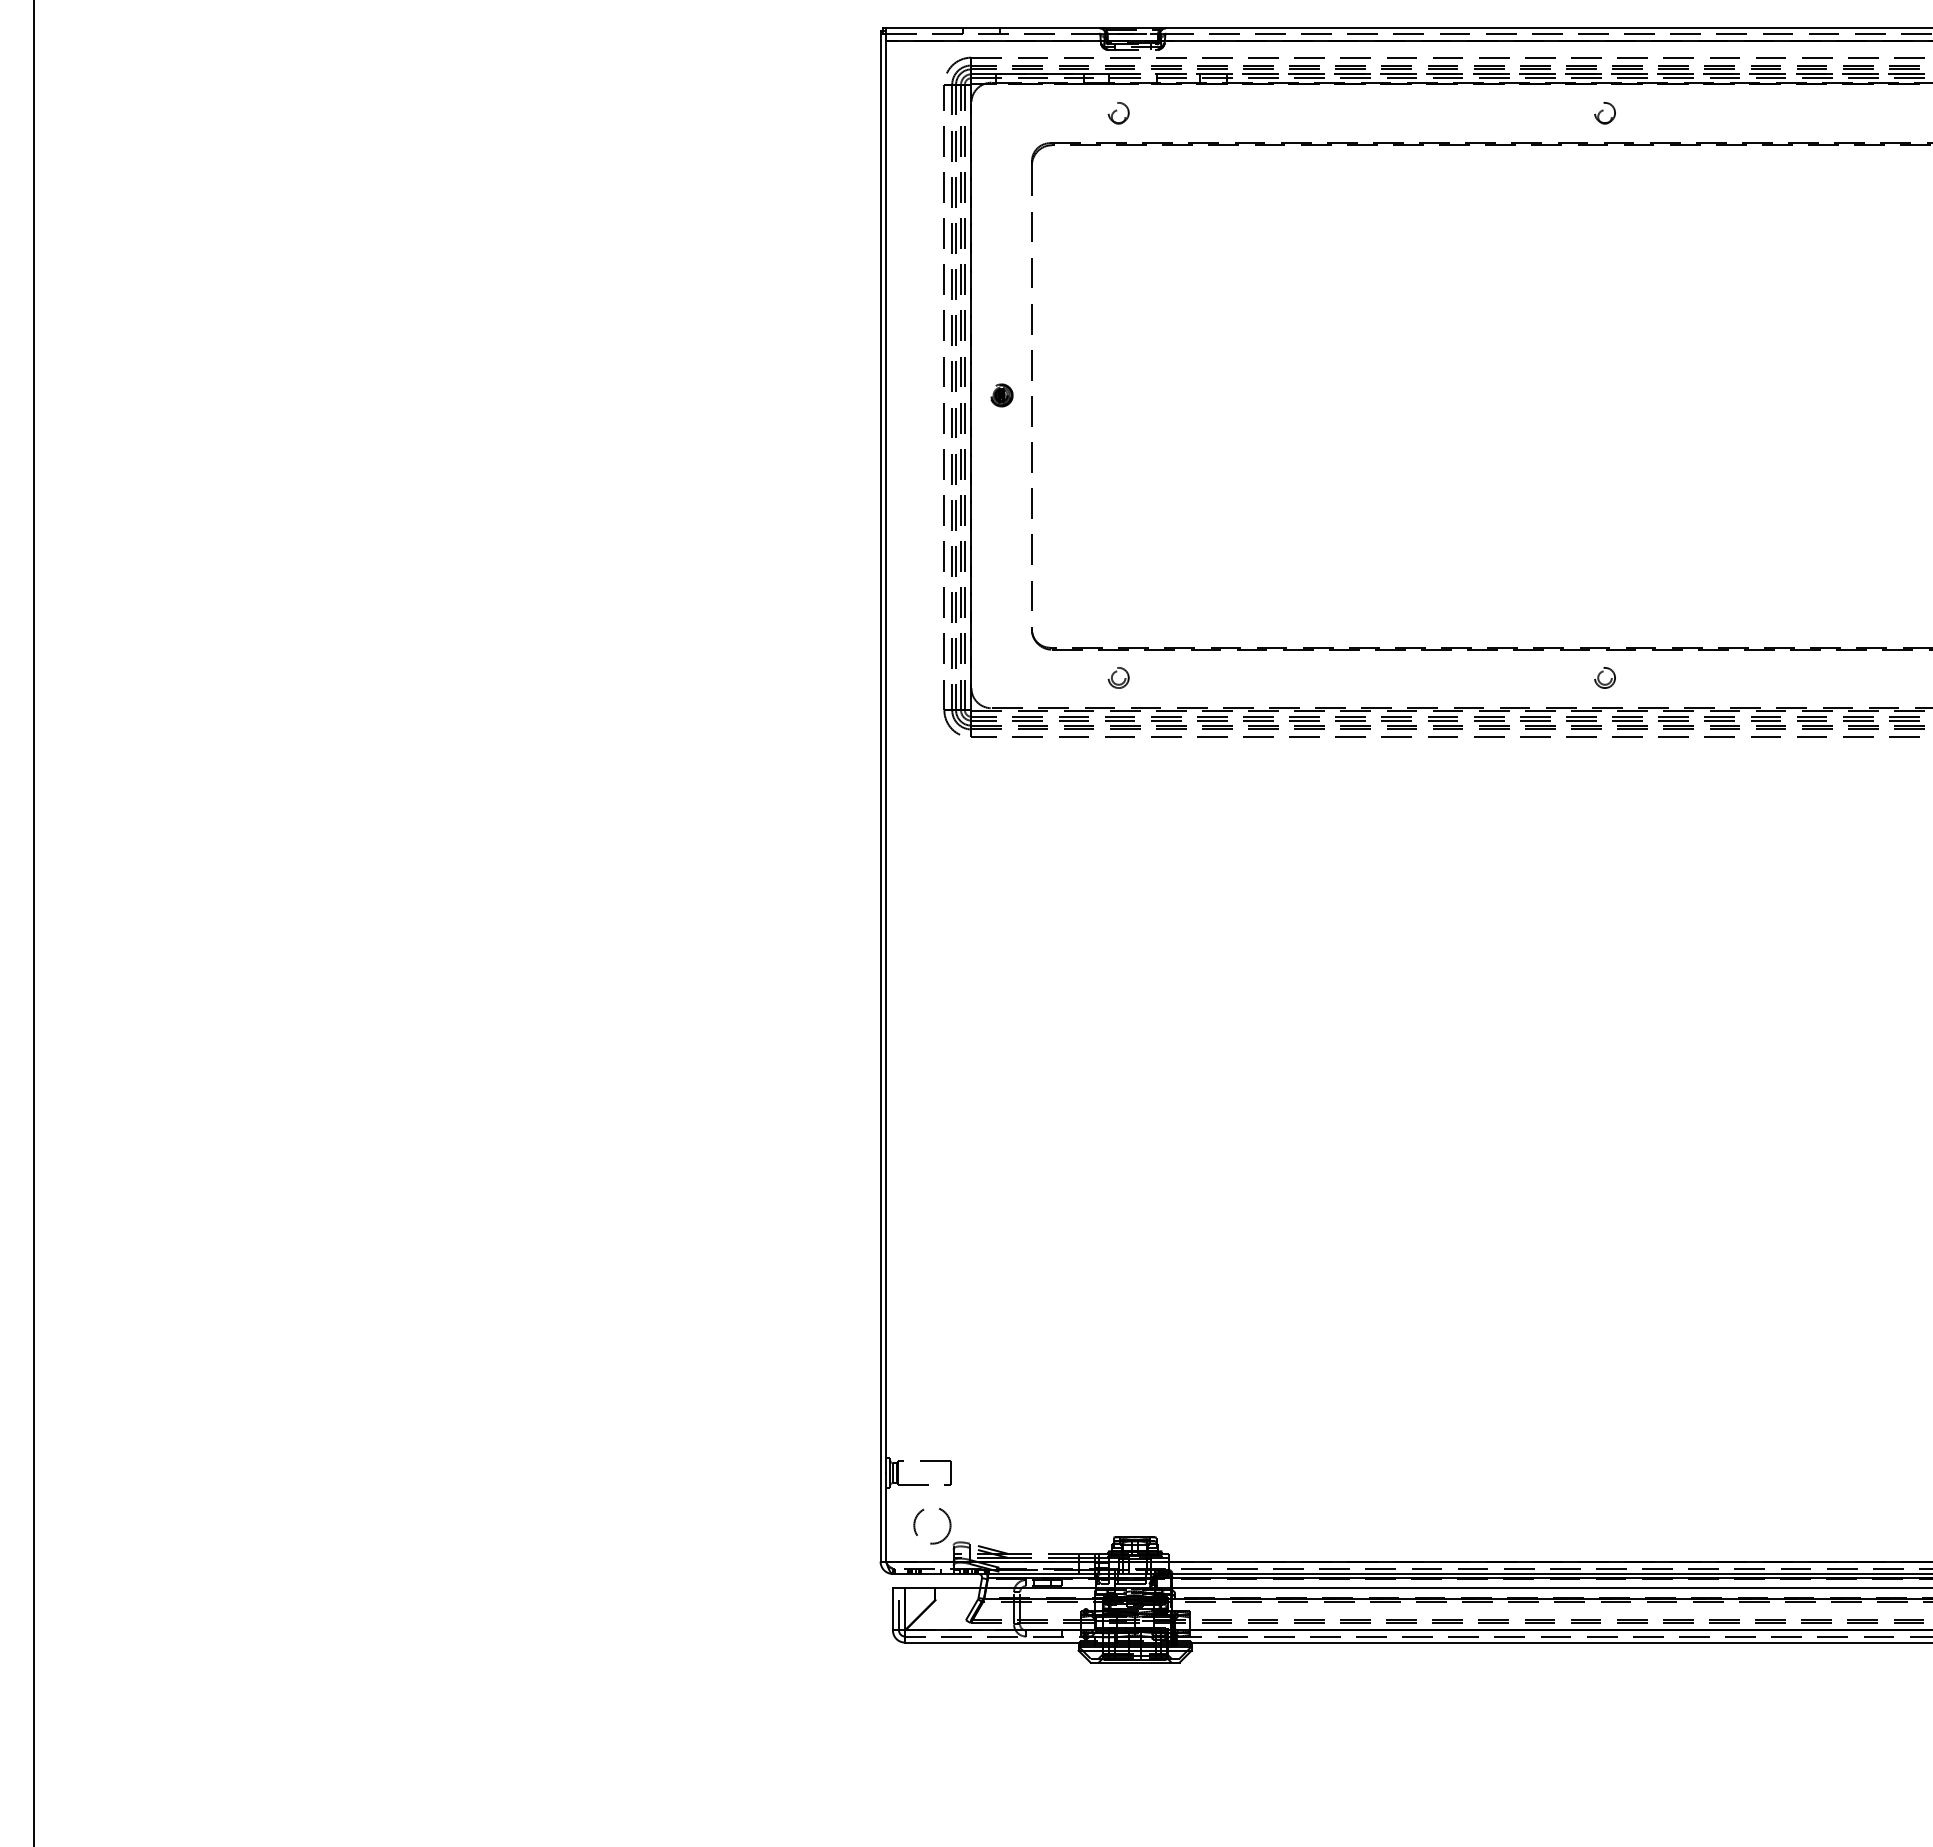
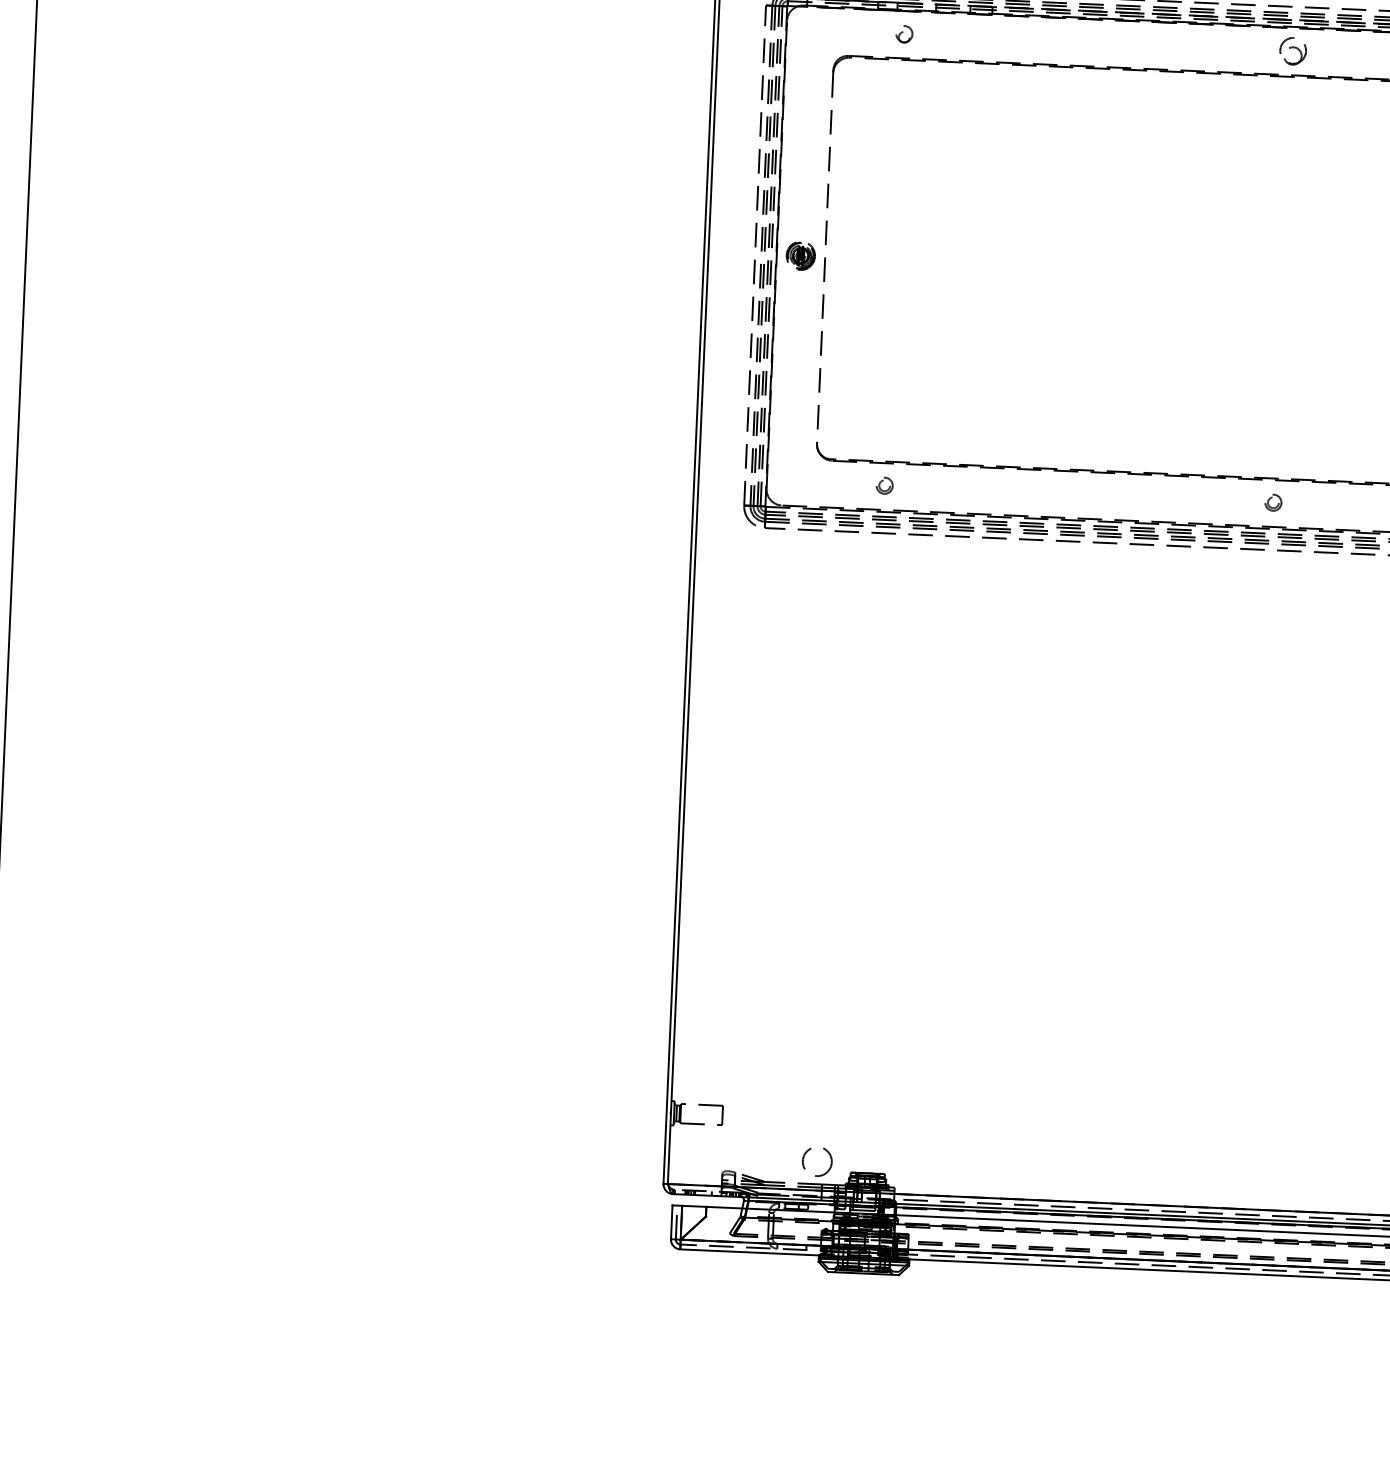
part: (1604, 113) -> (1292, 51), size x1.6
part: (1001, 395) -> (800, 255), size x1.6
circle: (932, 1525) -> (817, 1161), moved

